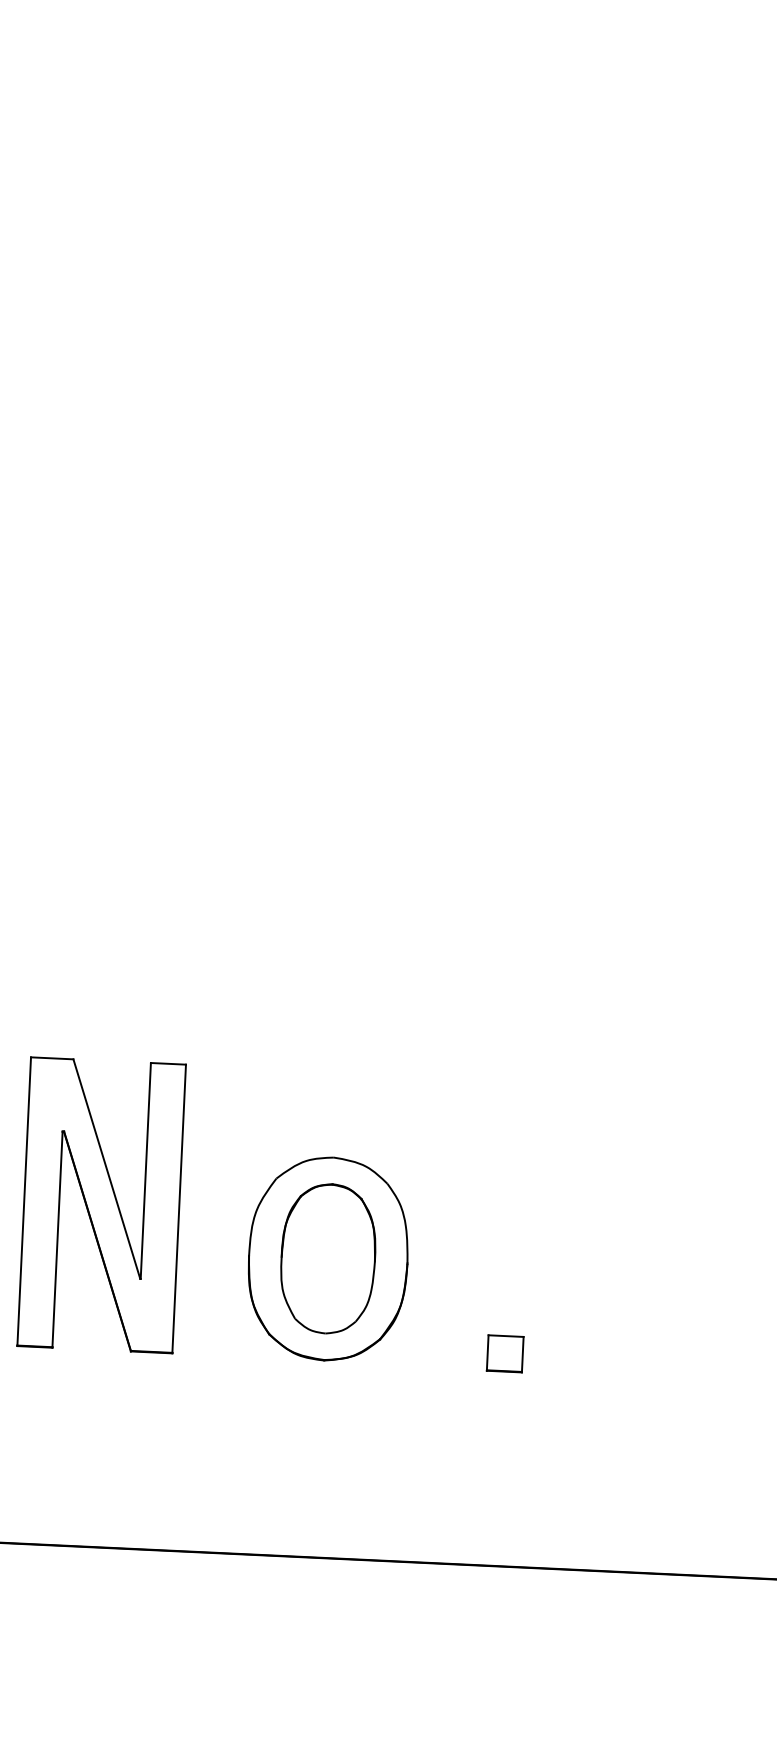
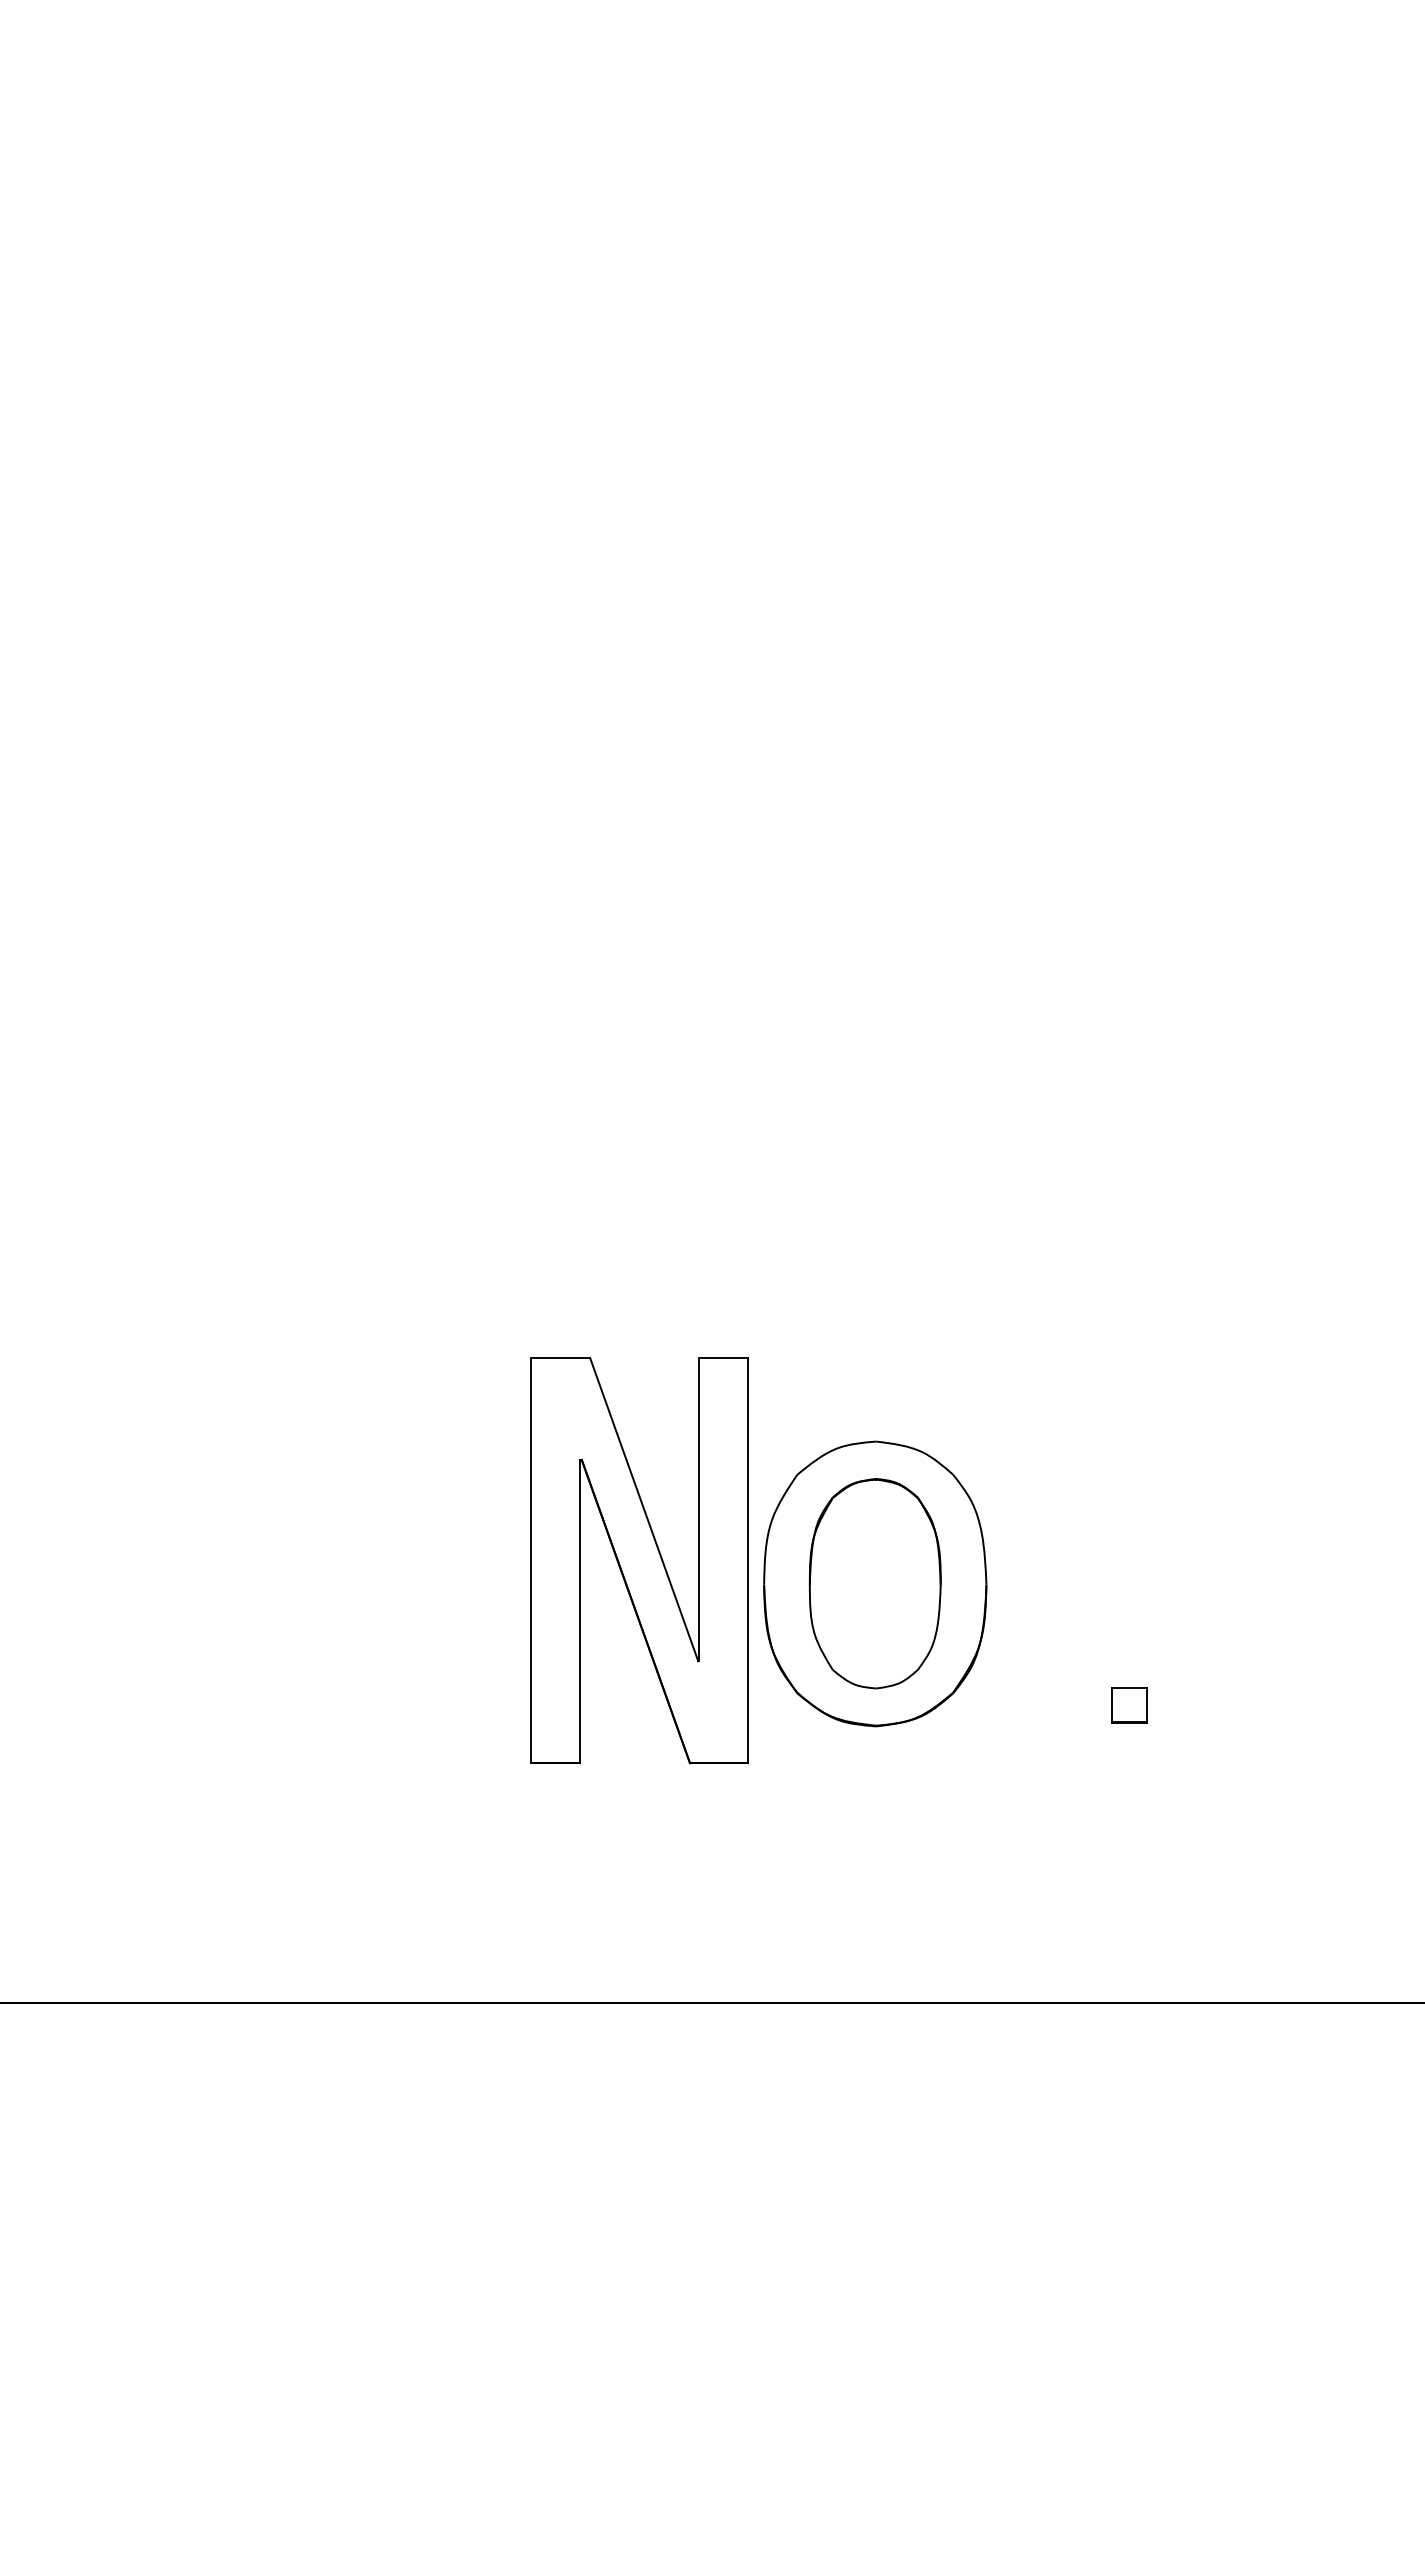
part: (101, 1205) -> (639, 1560), moved
part: (505, 1353) -> (1129, 1704), size x0.7

